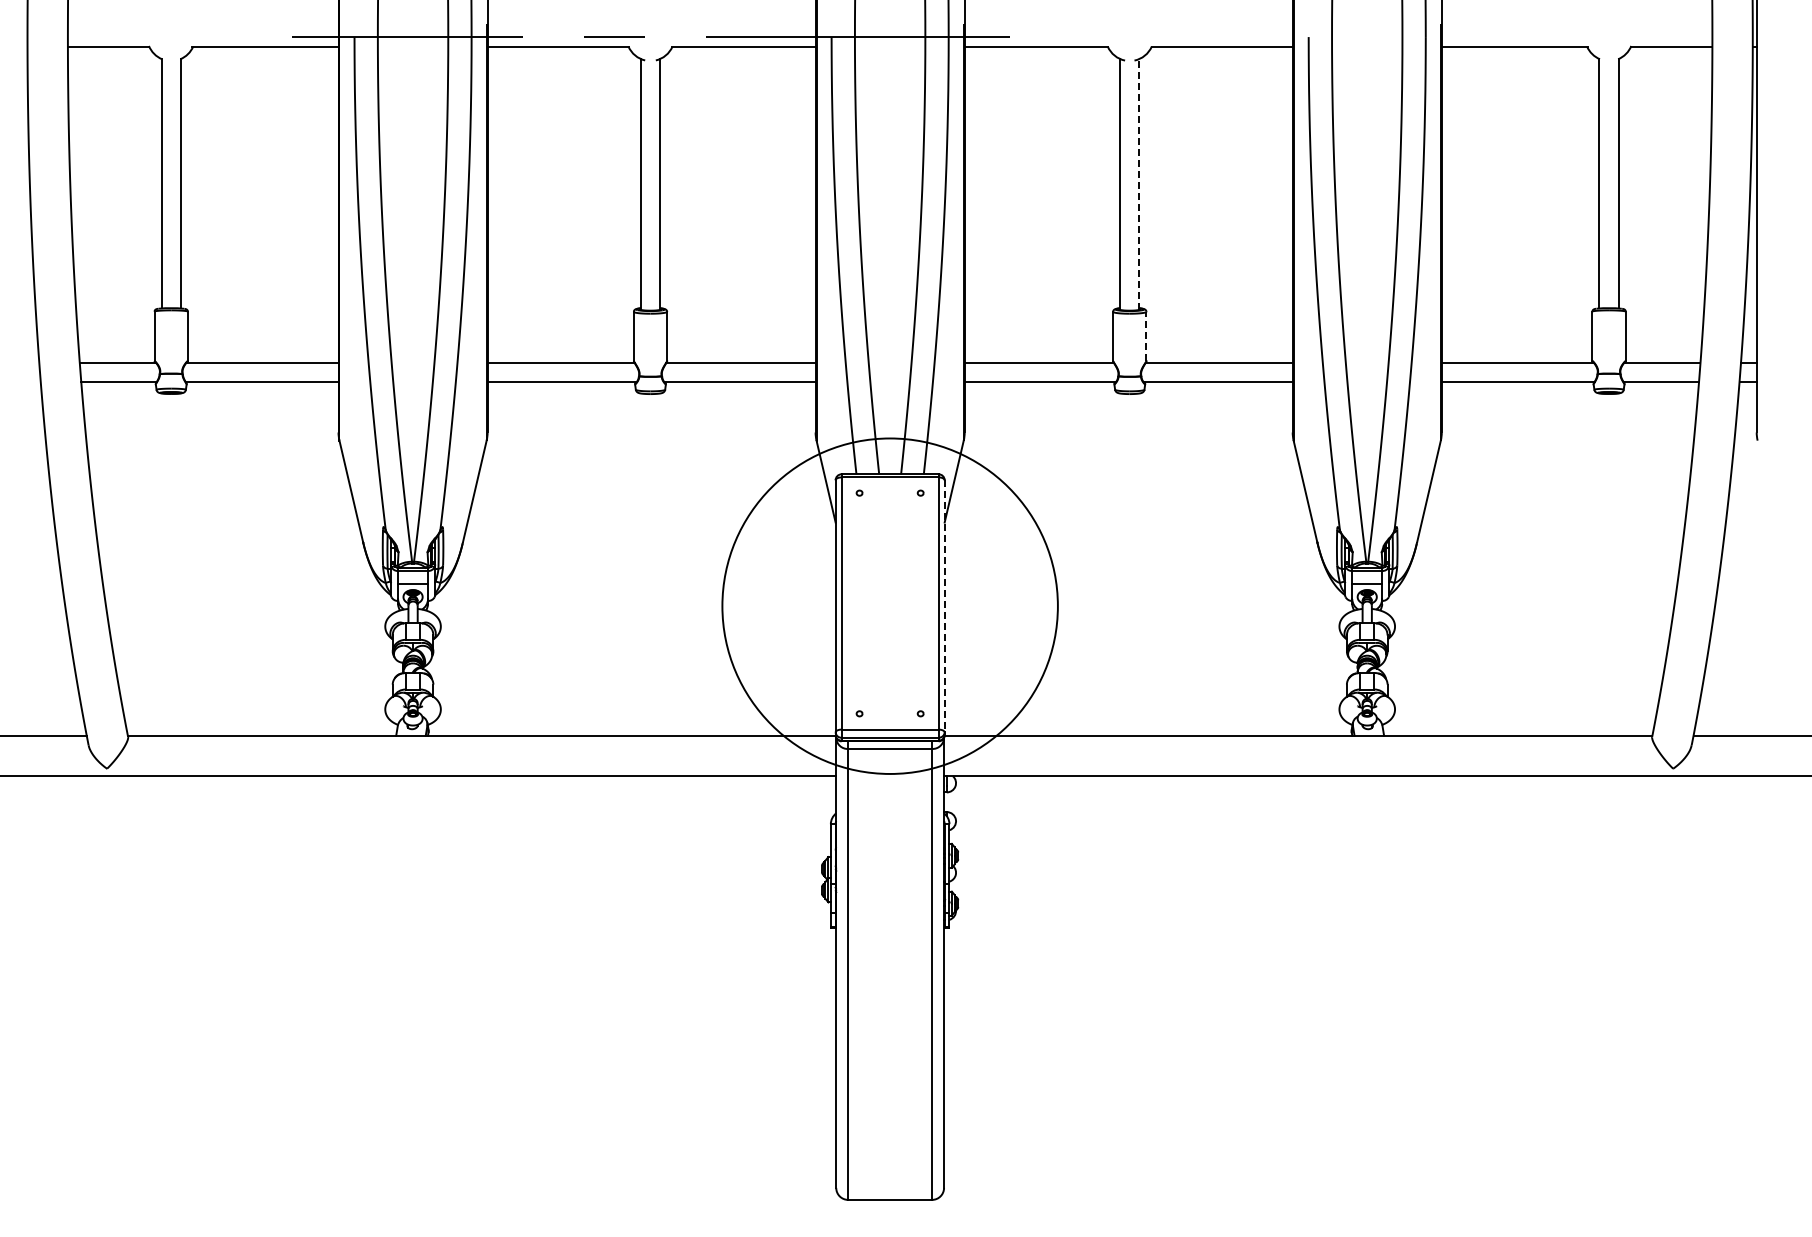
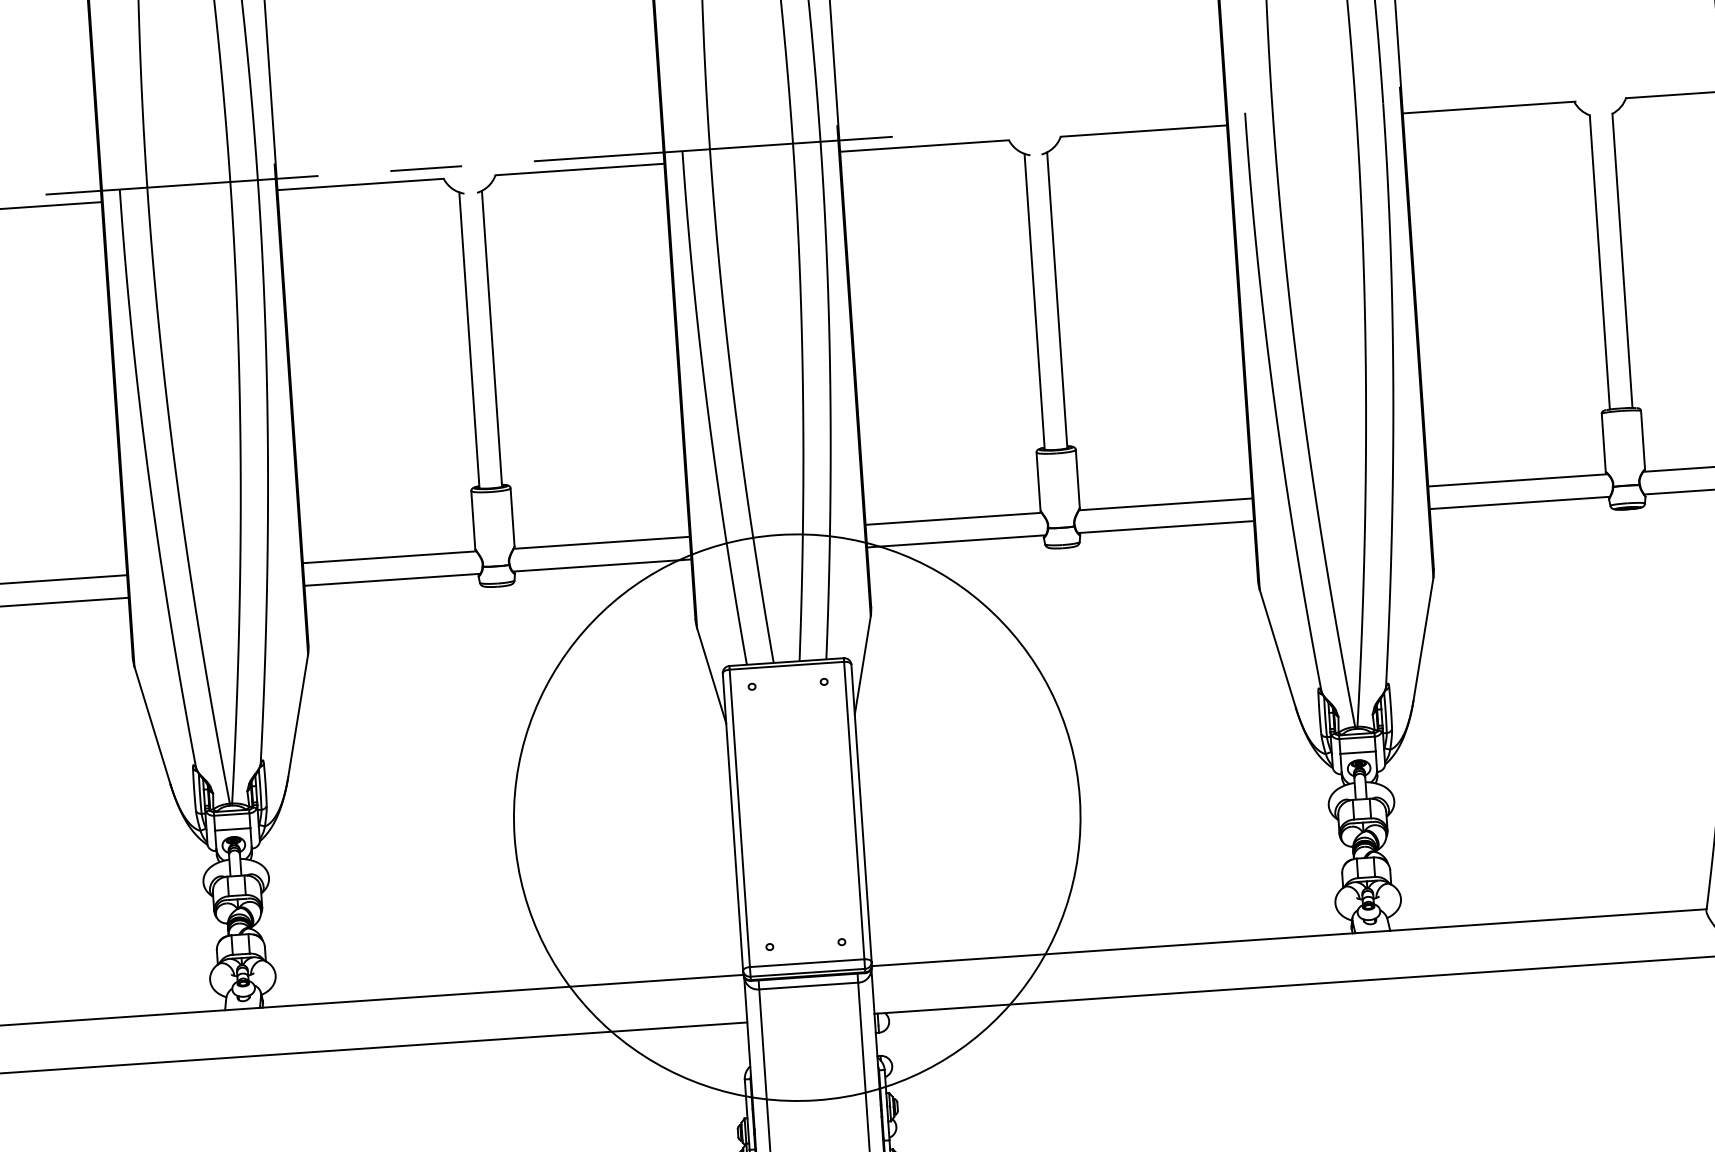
line: (1139, 184) -> (1057, 300), dashed -> solid
line: (1146, 336) -> (1077, 478), dashed -> solid
circle: (889, 605) -> (796, 816), size x1.43
line: (944, 606) -> (861, 813), dashed -> solid

